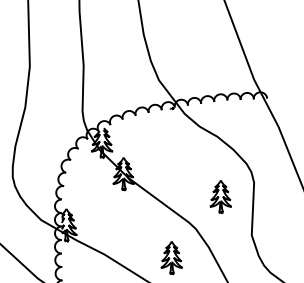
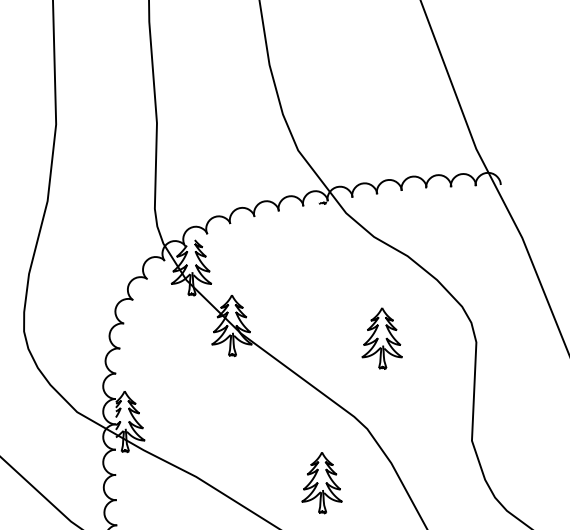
part: (220, 196) -> (381, 338), moved

